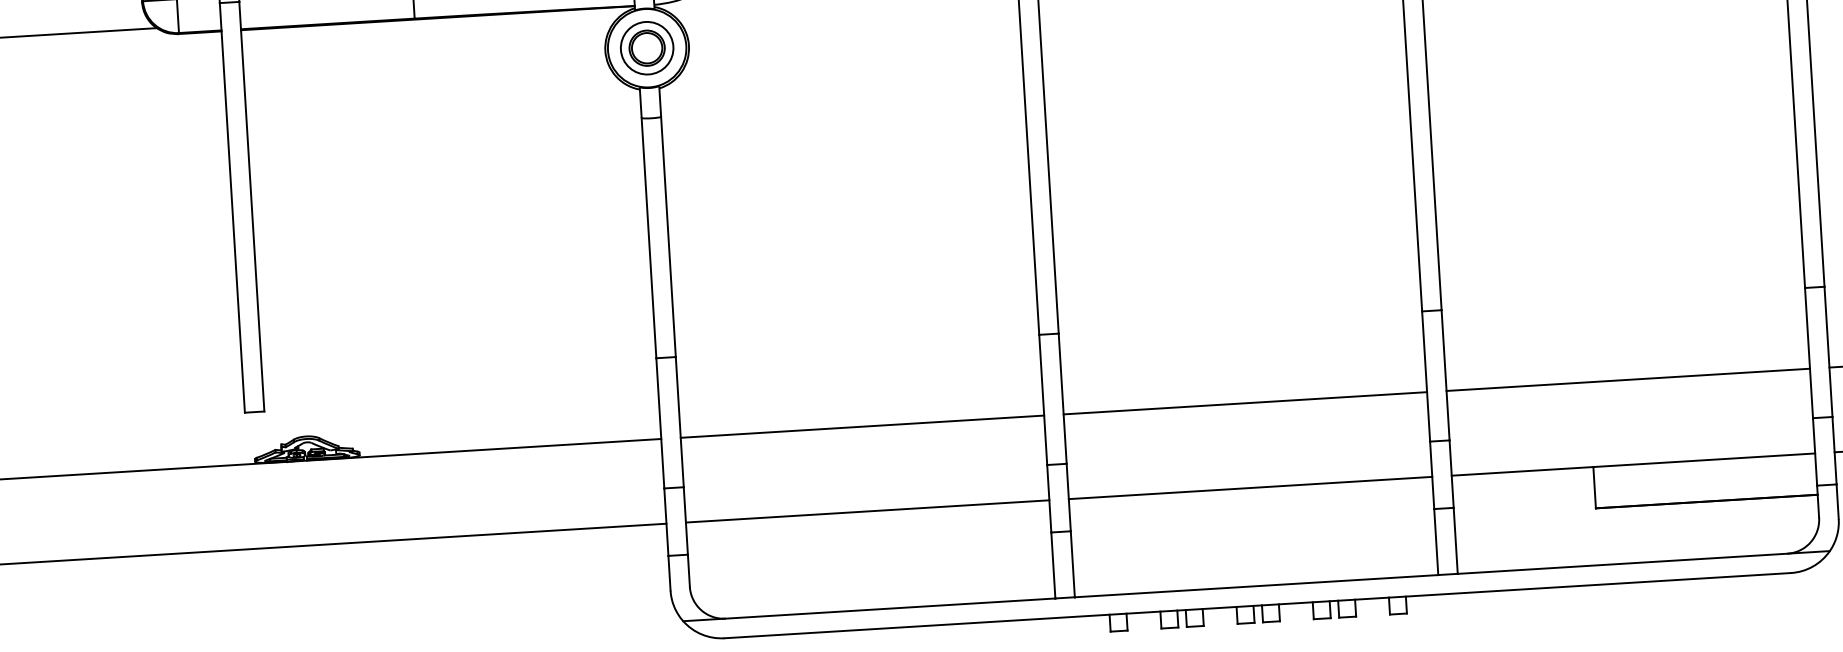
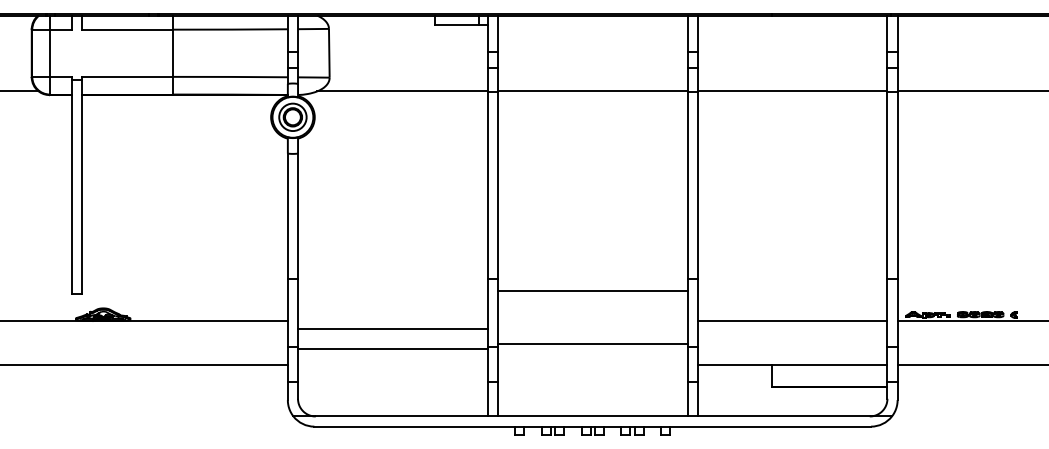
line: (1244, 404) -> (592, 291), moved
line: (861, 427) -> (392, 349), moved
line: (1250, 488) -> (592, 344), moved
line: (866, 511) -> (392, 329), moved

